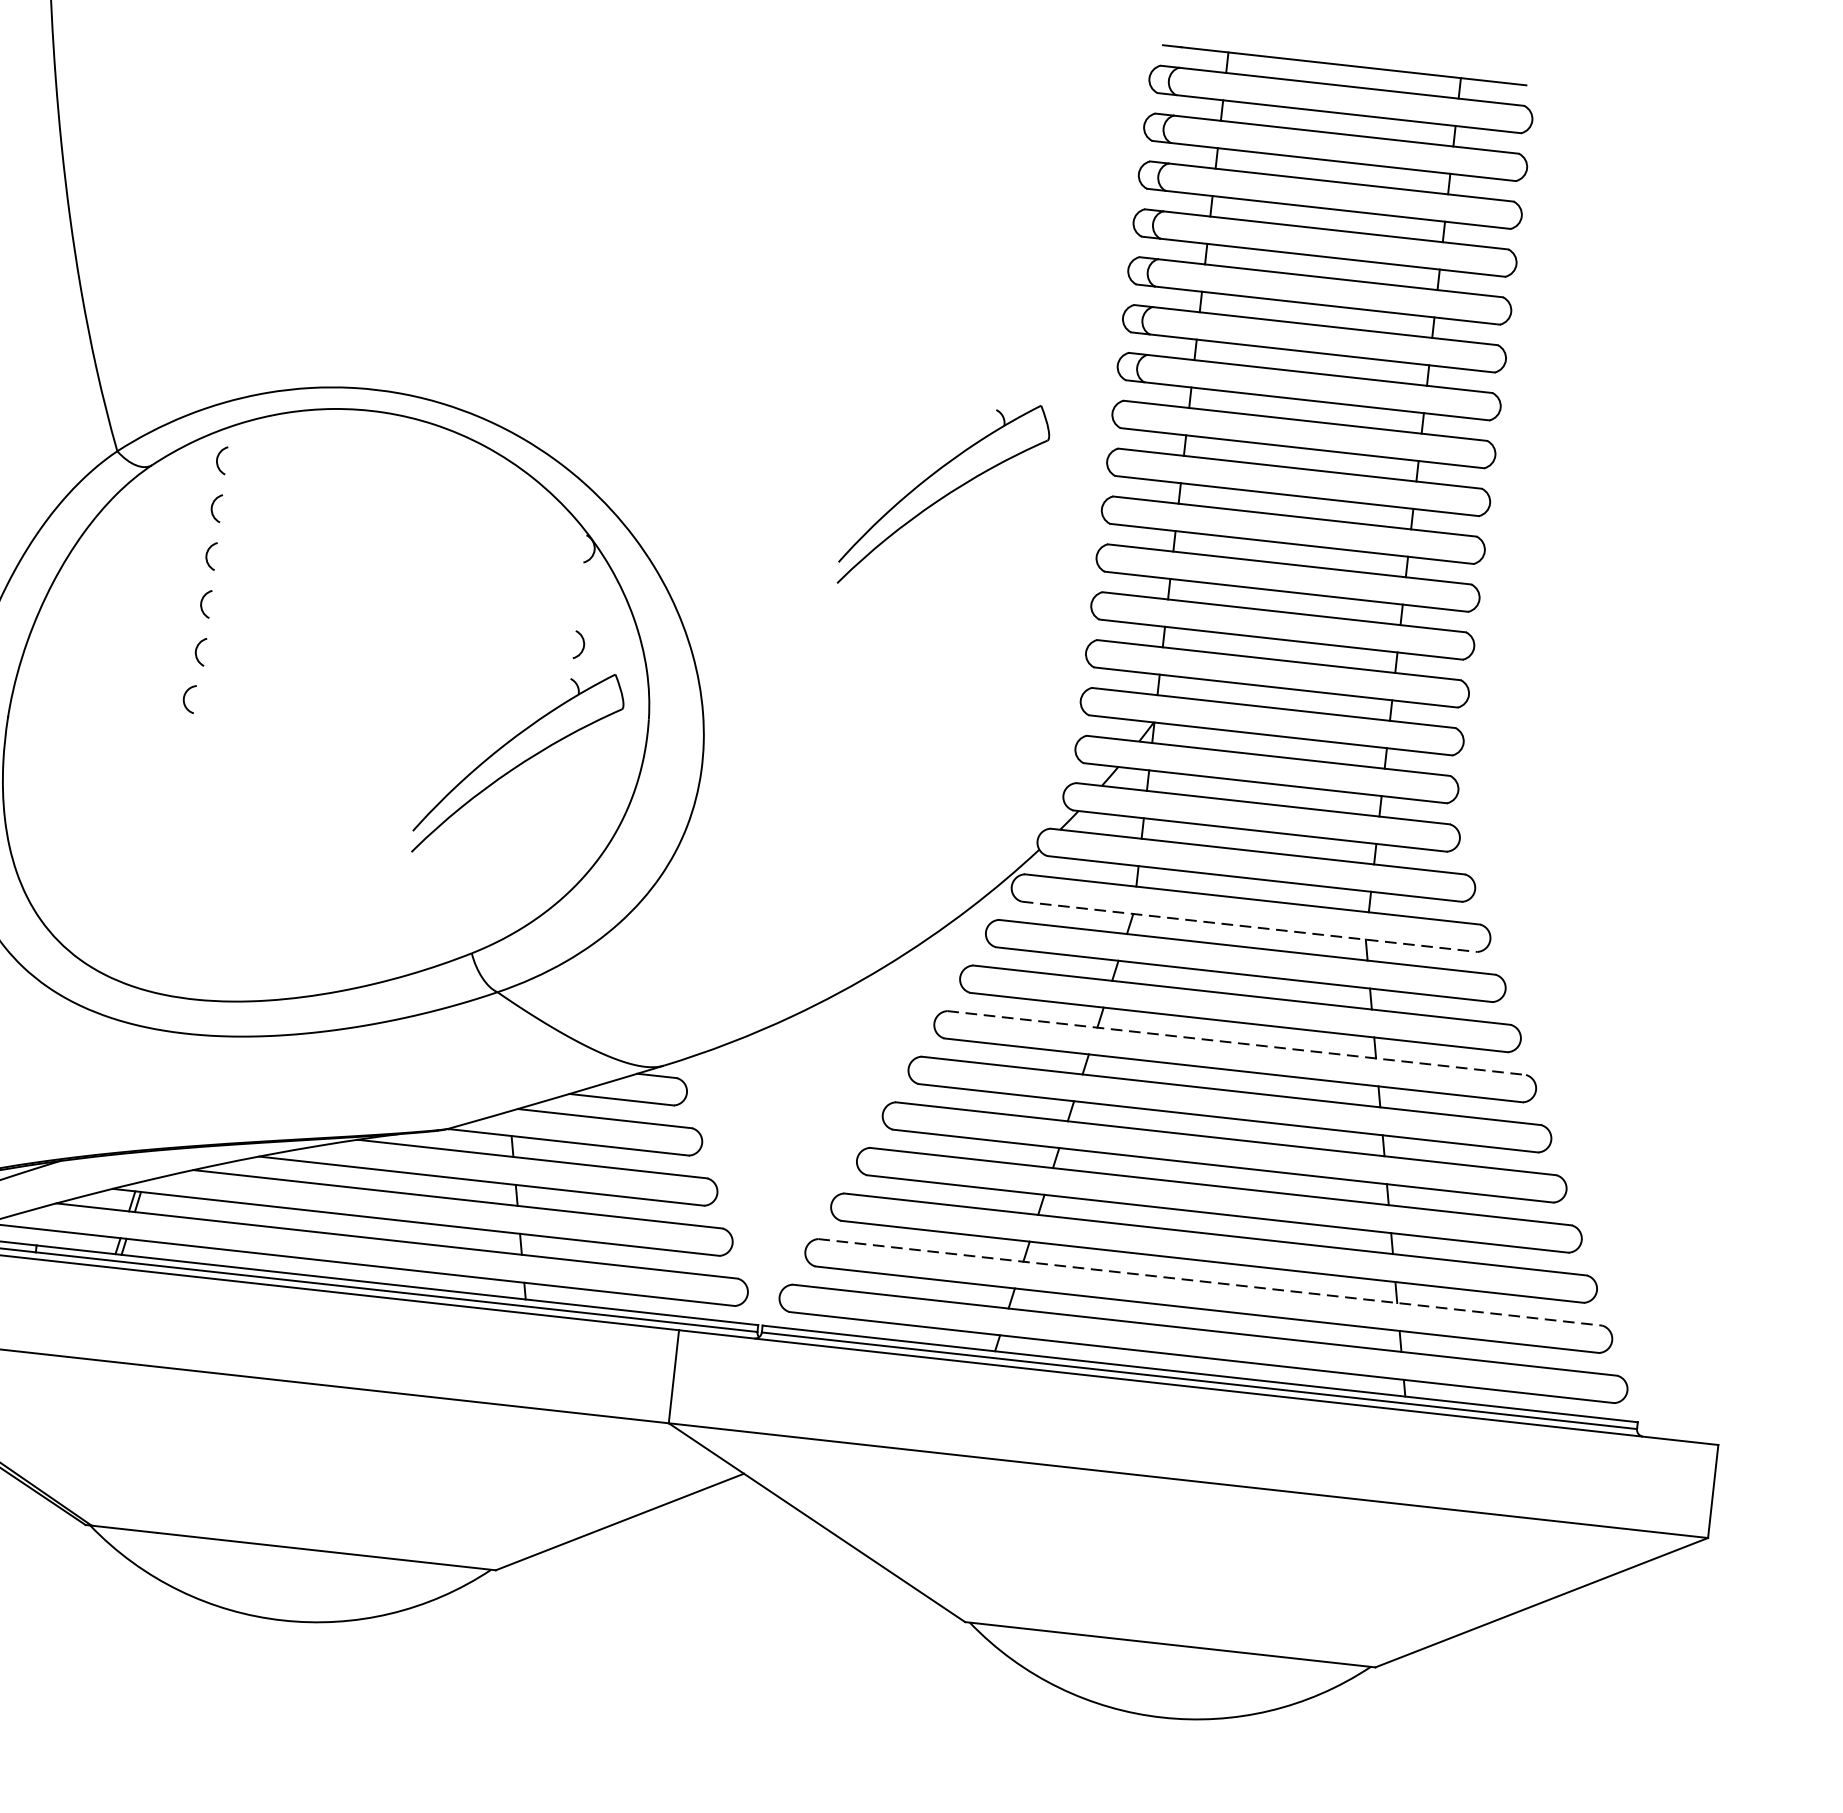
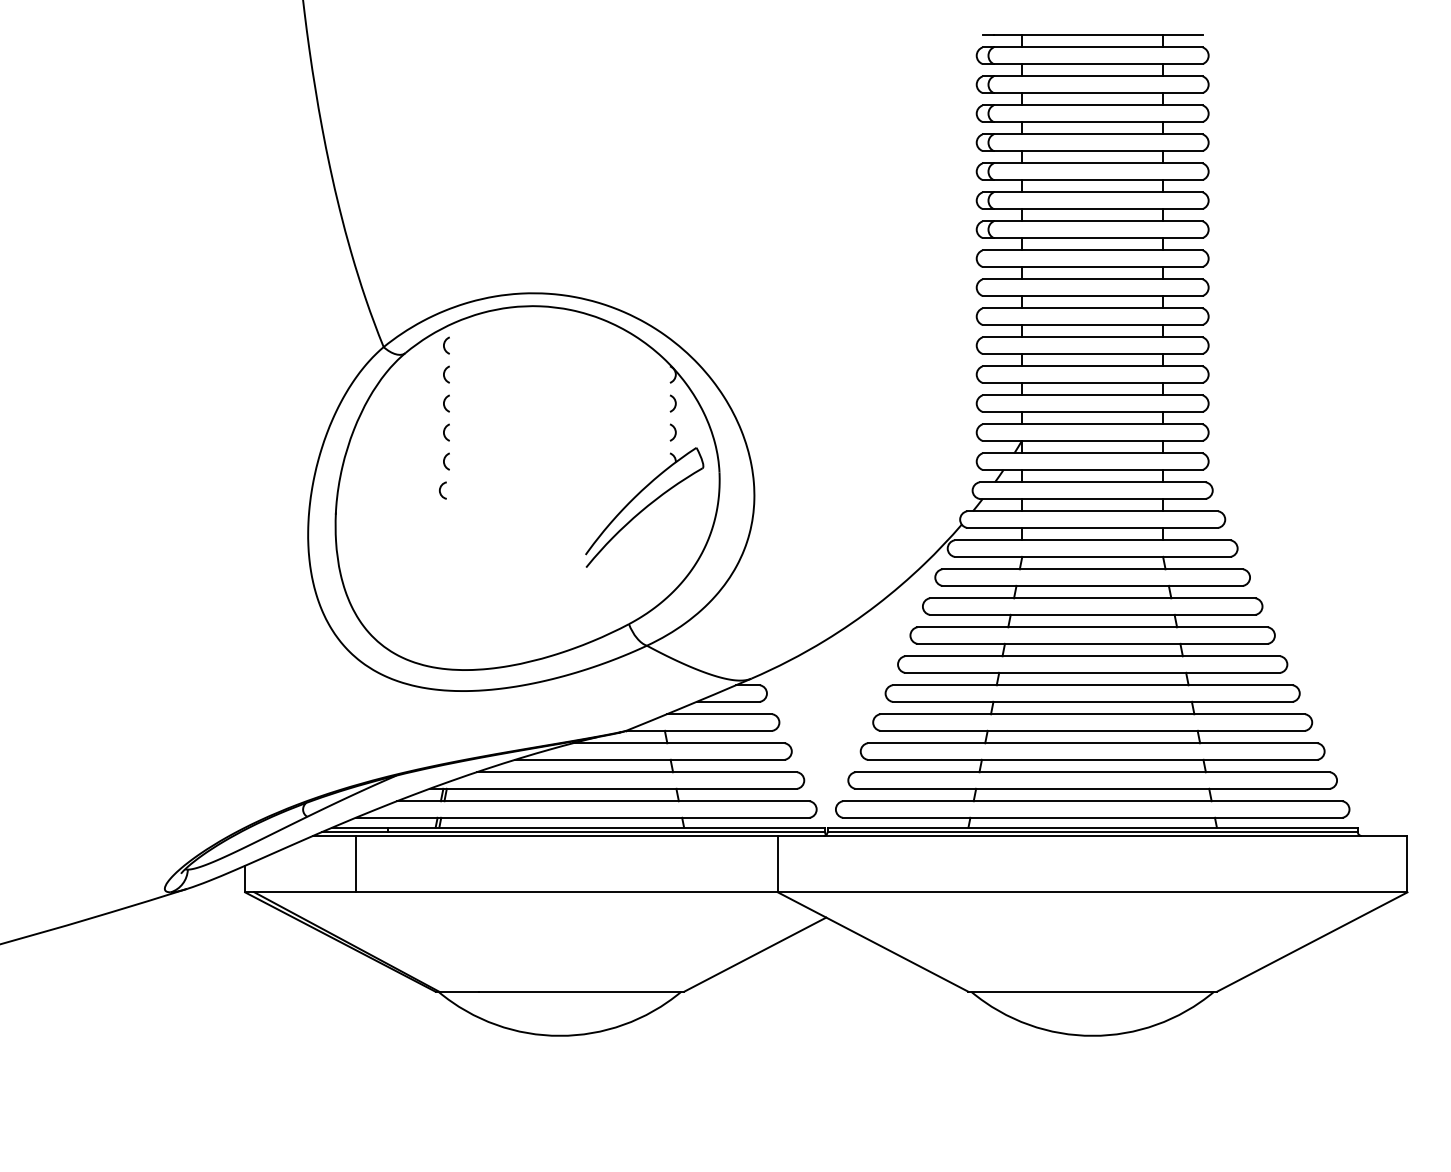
part: (944, 494) -> (881, 318), removed
arc: (587, 595) -> (674, 402), added
line: (1249, 926) -> (1092, 556), dashed -> solid
line: (1238, 1043) -> (1093, 627), dashed -> solid
line: (1211, 1282) -> (1093, 772), dashed -> solid

